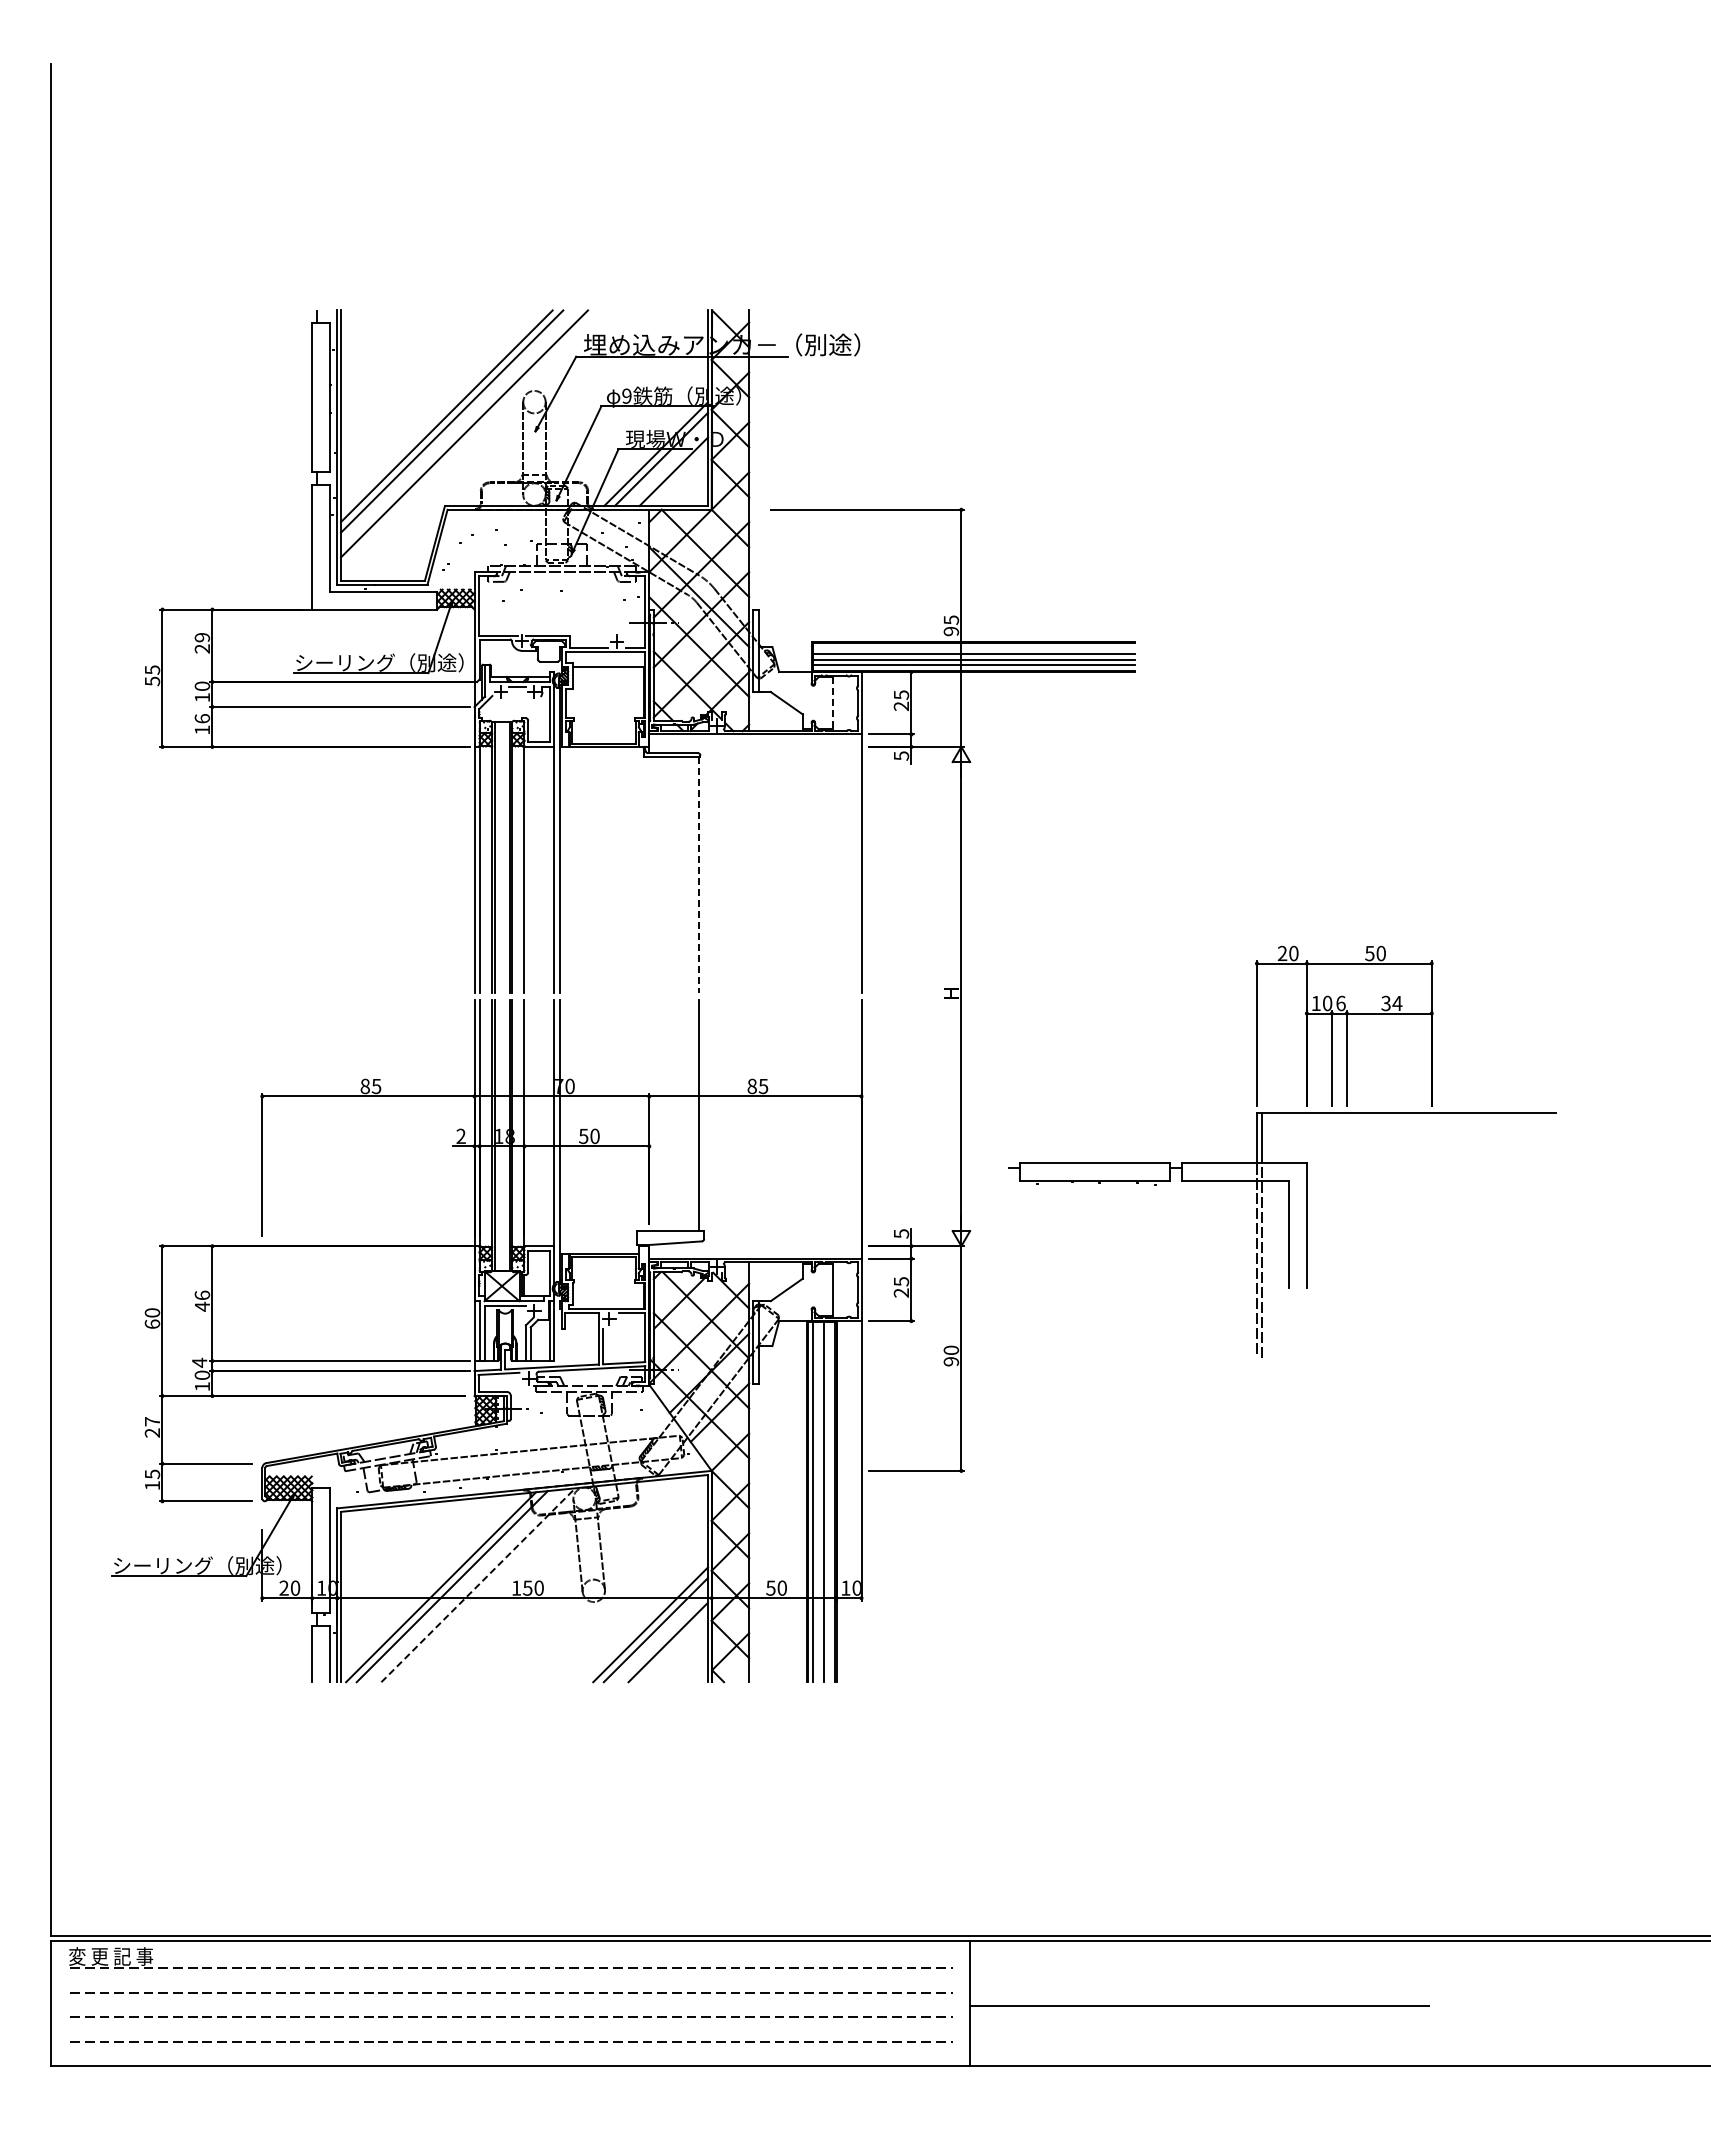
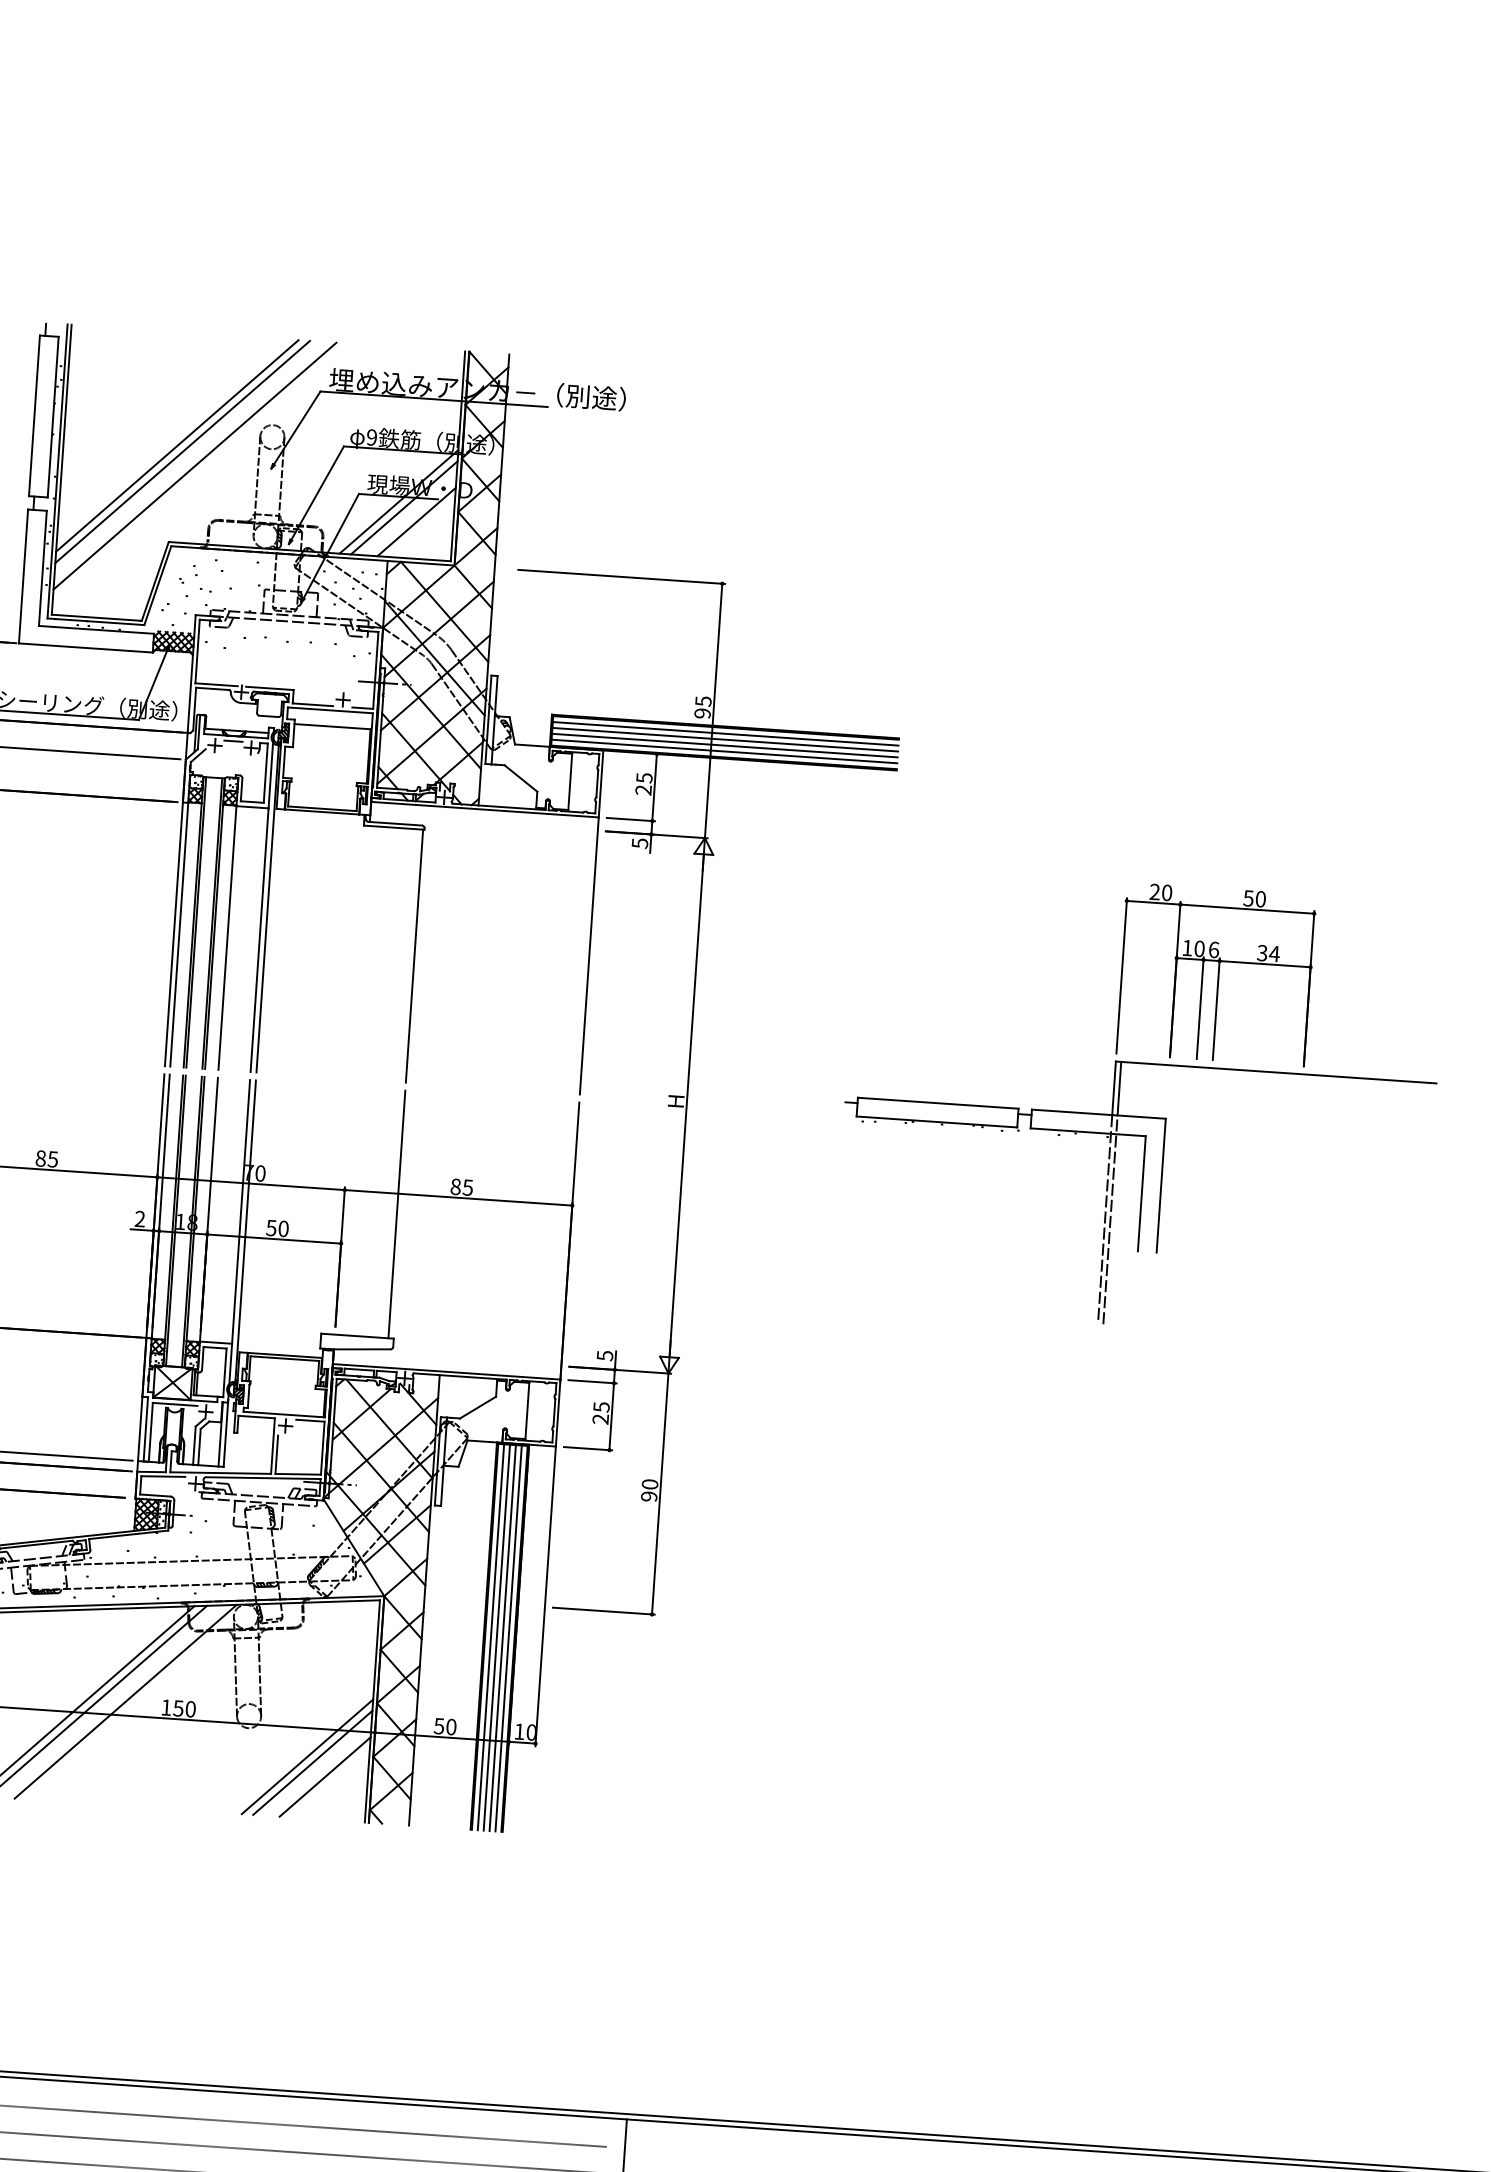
line: (973, 648) -> (725, 733), added
line: (832, 703) -> (569, 782), dashed -> solid
line: (699, 874) -> (414, 955), dashed -> solid
part: (1282, 1162) -> (1139, 1116), moved
line: (818, 1502) -> (496, 1637), added
line: (829, 1502) -> (508, 1638), added
line: (478, 1584) -> (125, 1700), dashed -> solid

